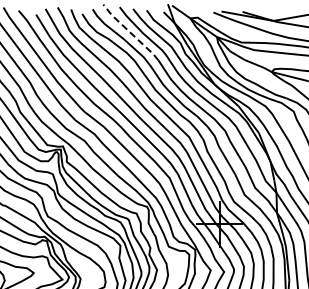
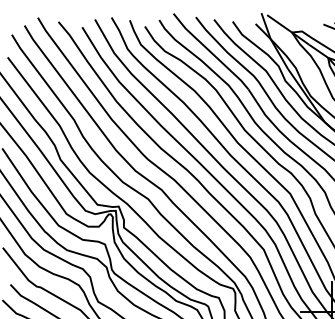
line: (130, 32) -> (210, 51), dashed -> solid

